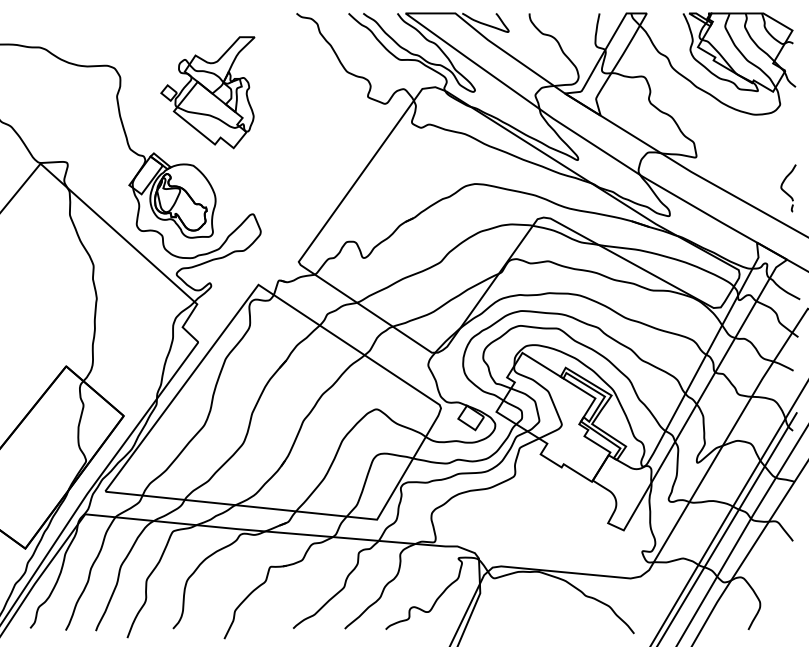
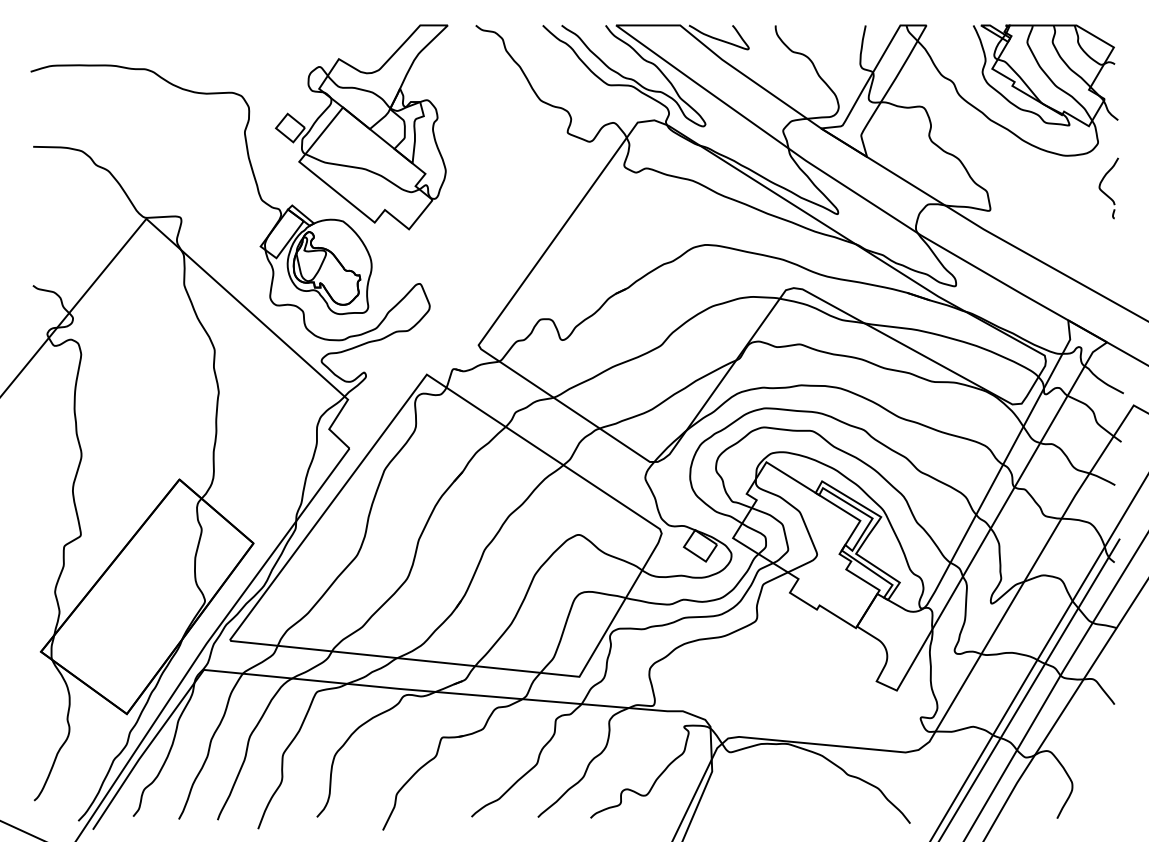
part: (207, 92) -> (361, 127), size x1.43
part: (788, 188) -> (1108, 188), moved

